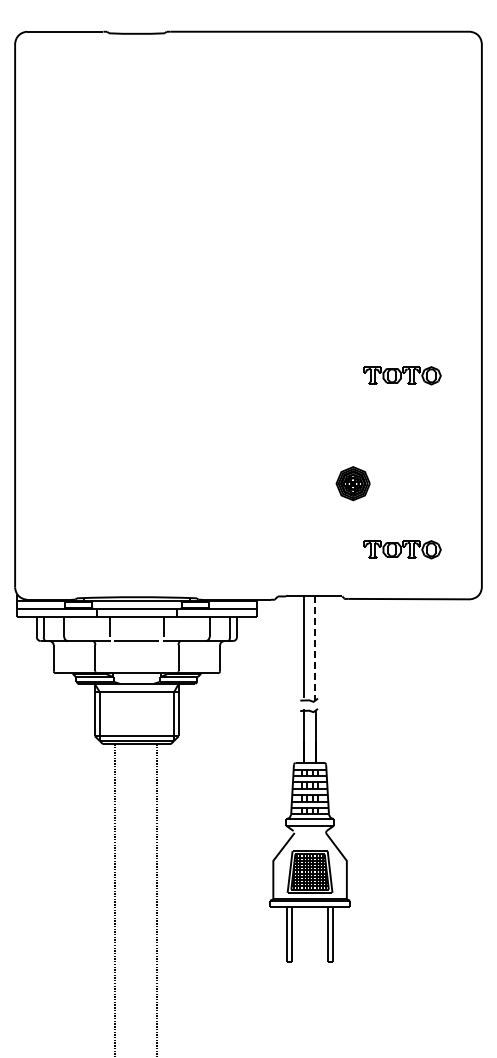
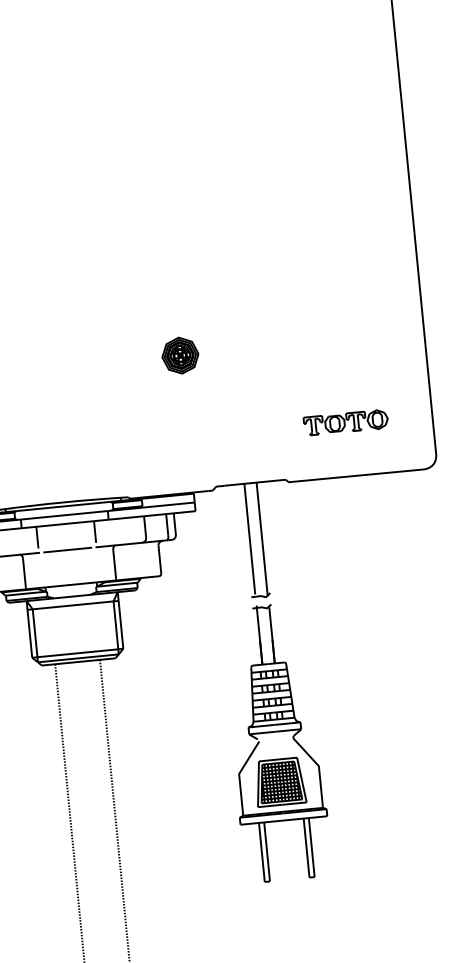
part: (402, 375) -> (327, 233), removed
part: (352, 483) -> (179, 355), moved
line: (315, 649) -> (262, 540), dashed -> solid

